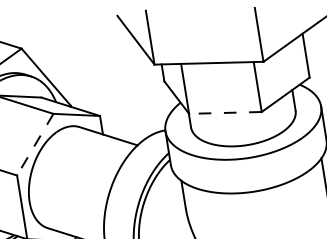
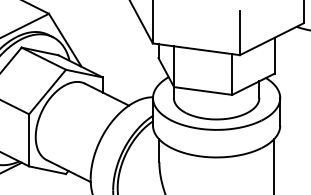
line: (224, 112) -> (202, 90), dashed -> solid
line: (35, 145) -> (47, 92), dashed -> solid

